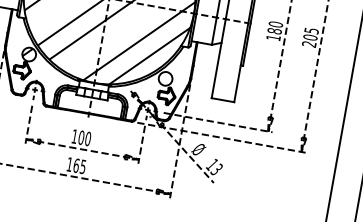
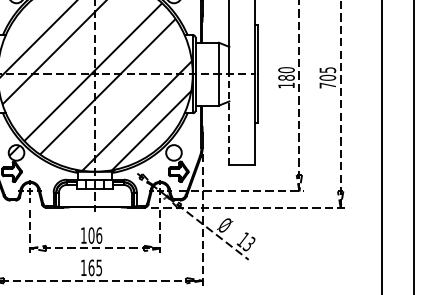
text: (309, 44) -> (327, 85), 205 -> 705
line: (218, 58) -> (229, 119), solid -> dashed
text: (88, 138) -> (99, 235), 100 -> 106

